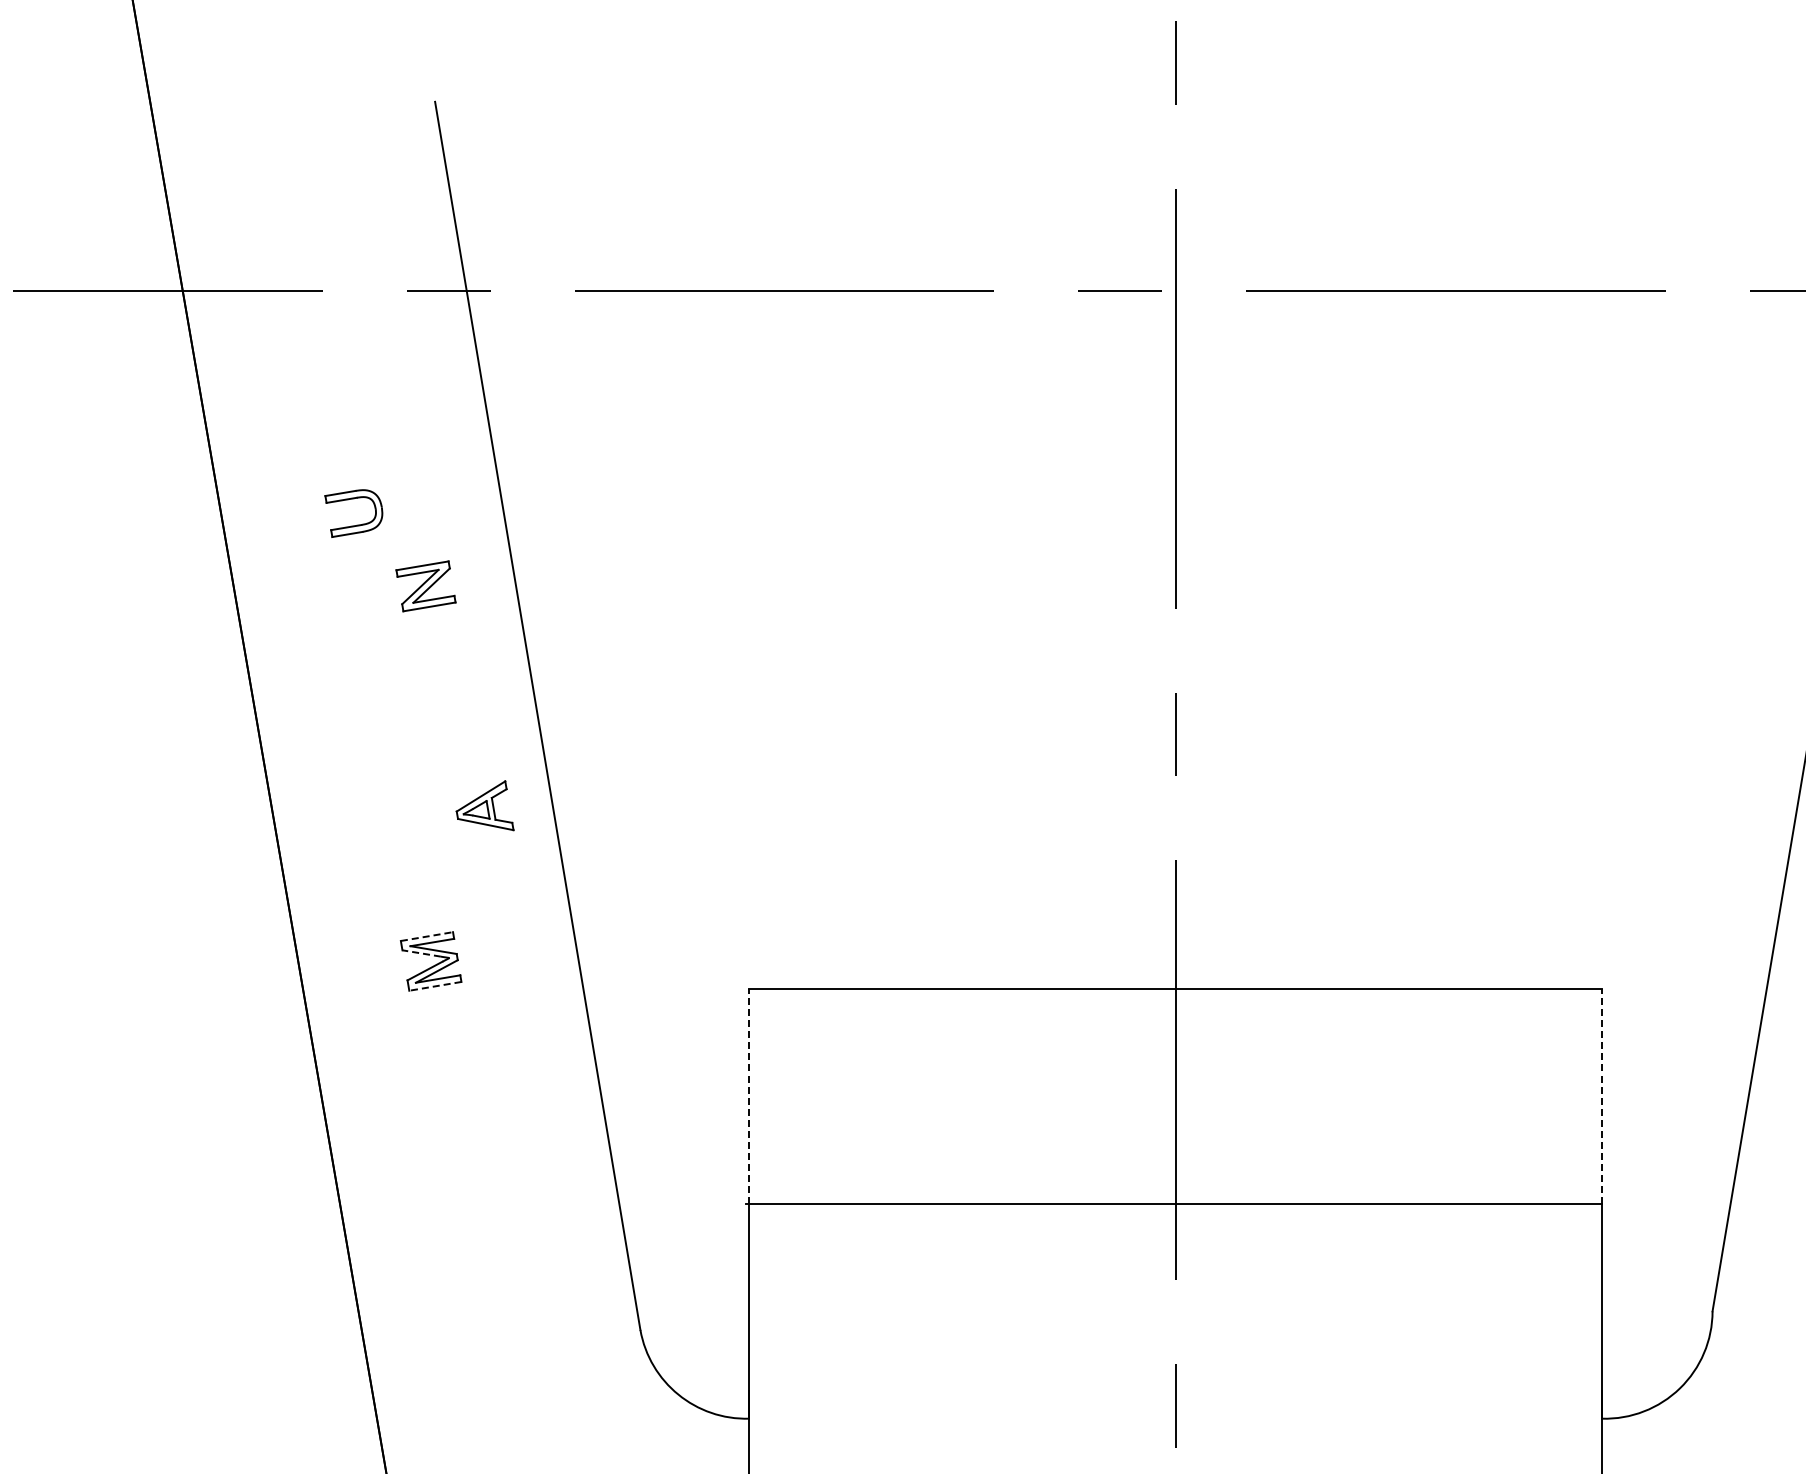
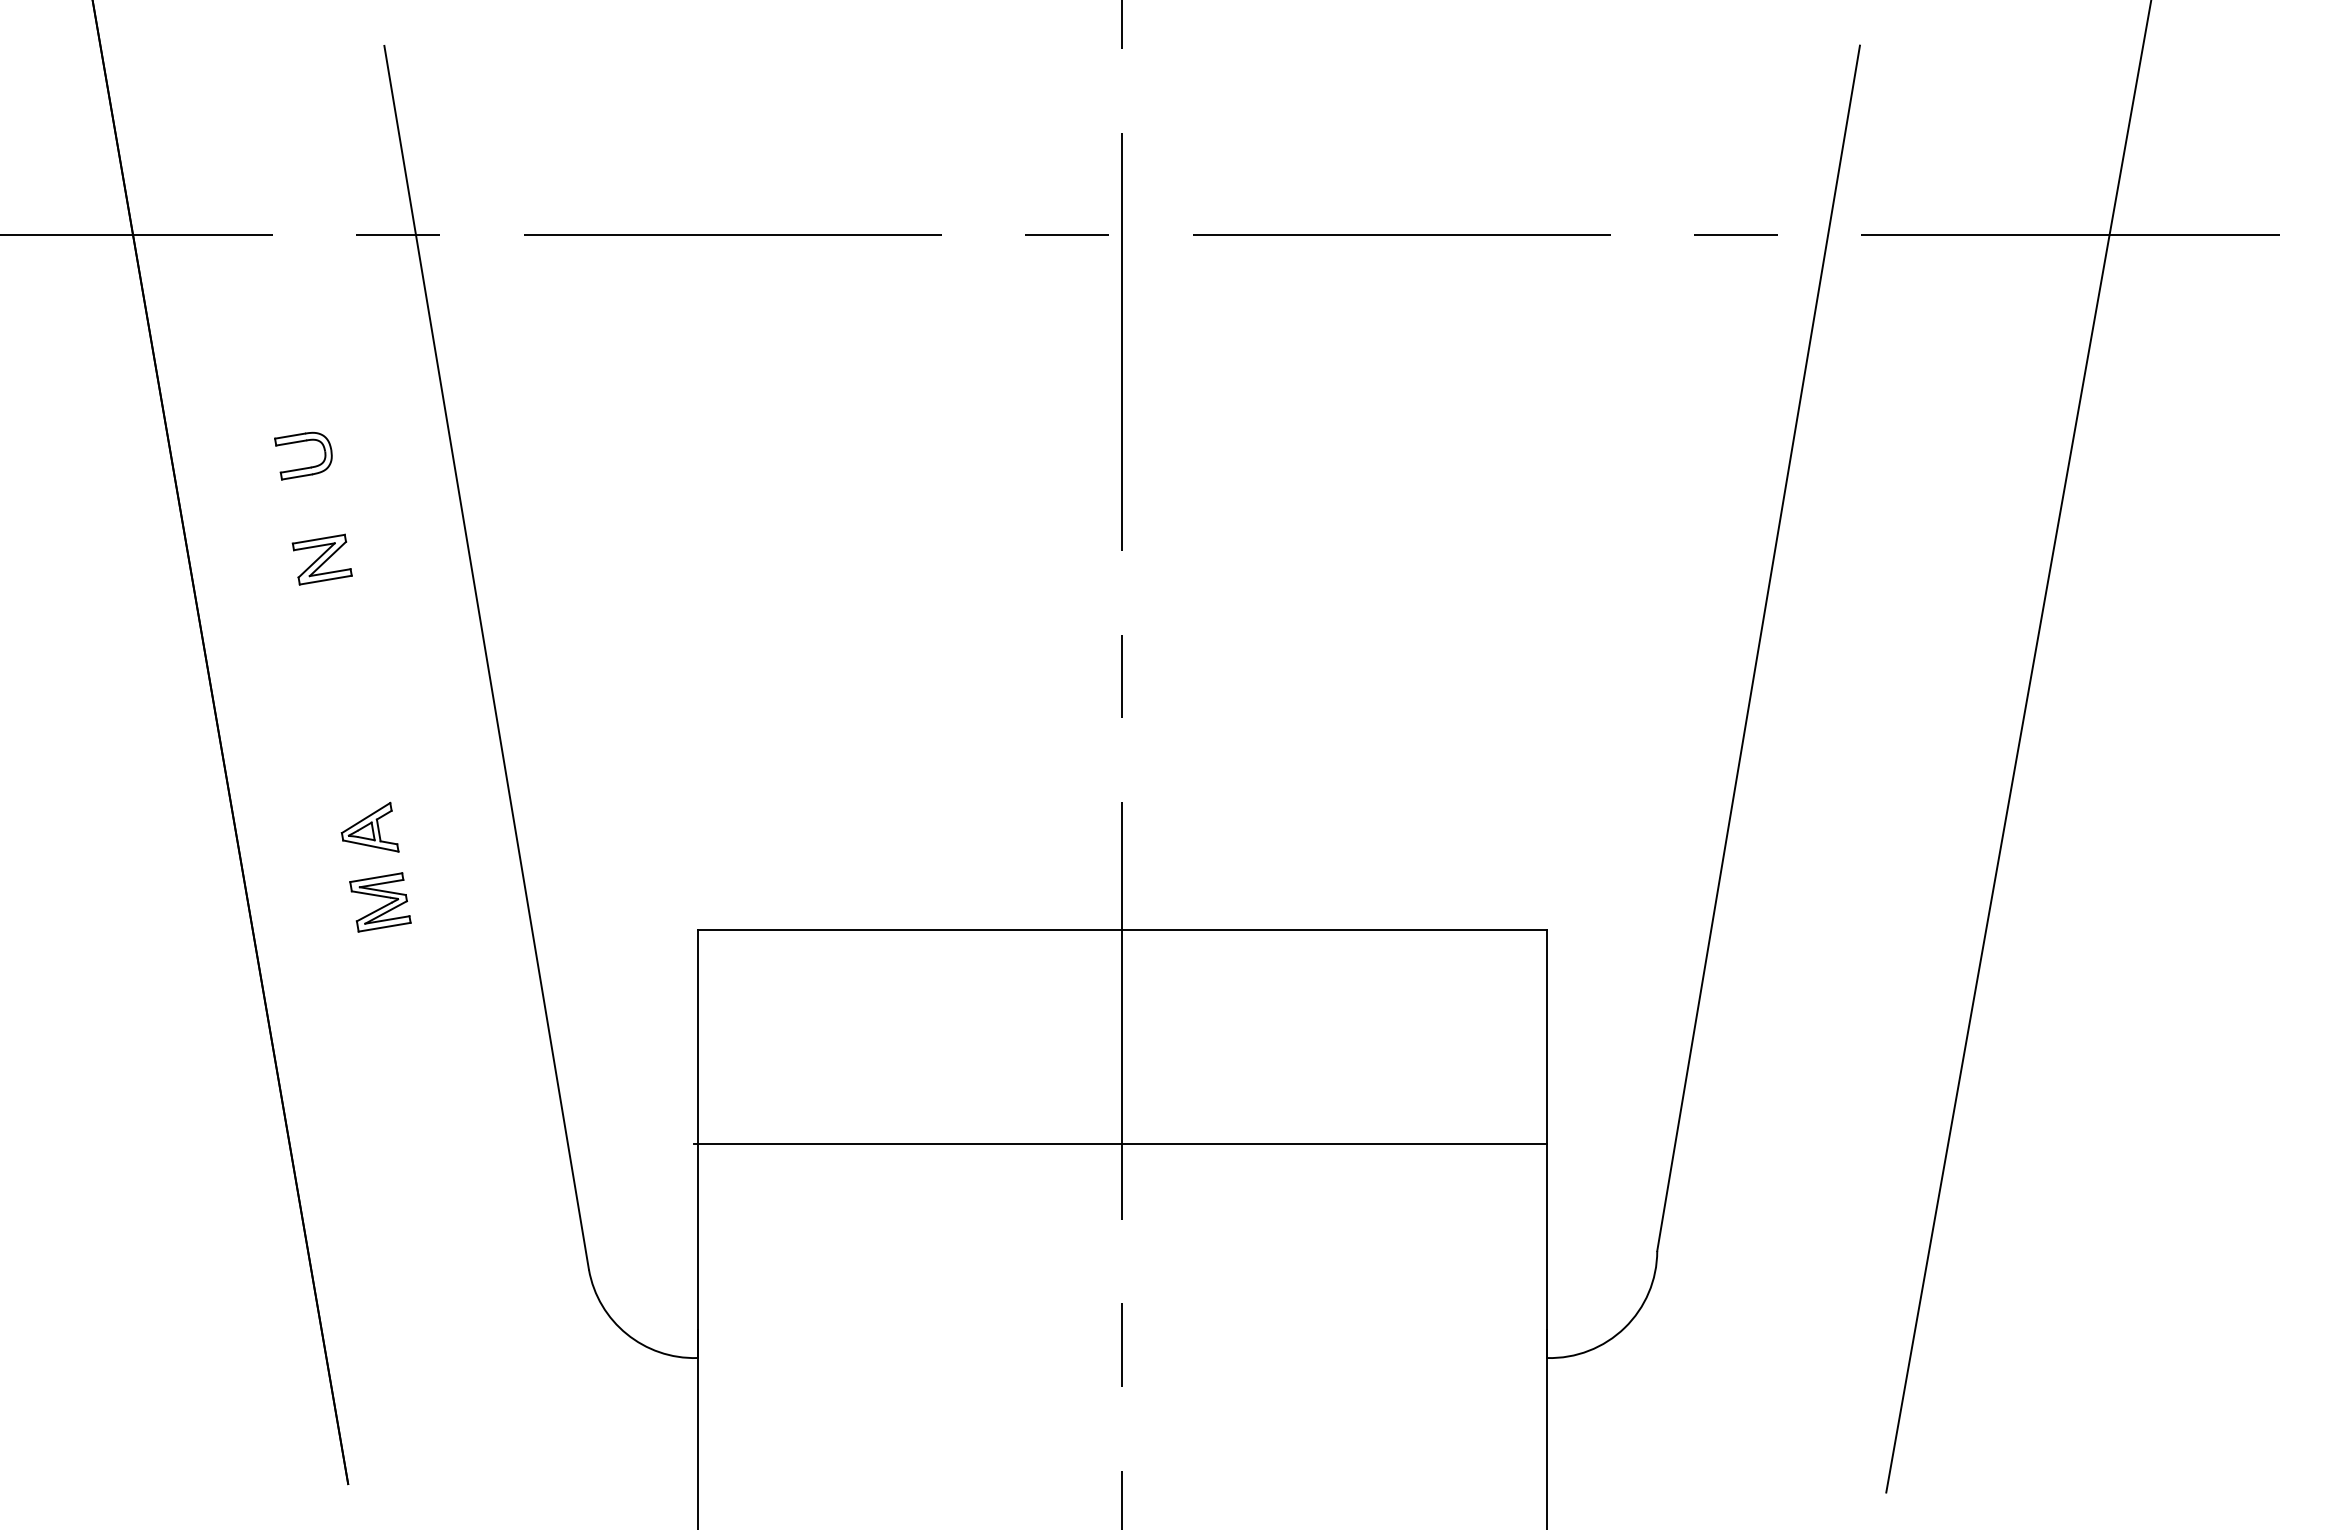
part: (425, 586) -> (321, 559), moved
part: (484, 804) -> (369, 826), moved
line: (427, 936) -> (376, 877), dashed -> solid
line: (421, 953) -> (370, 894), dashed -> solid
line: (435, 986) -> (384, 927), dashed -> solid
line: (749, 1097) -> (697, 1037), dashed -> solid
line: (1602, 1097) -> (1547, 1037), dashed -> solid

